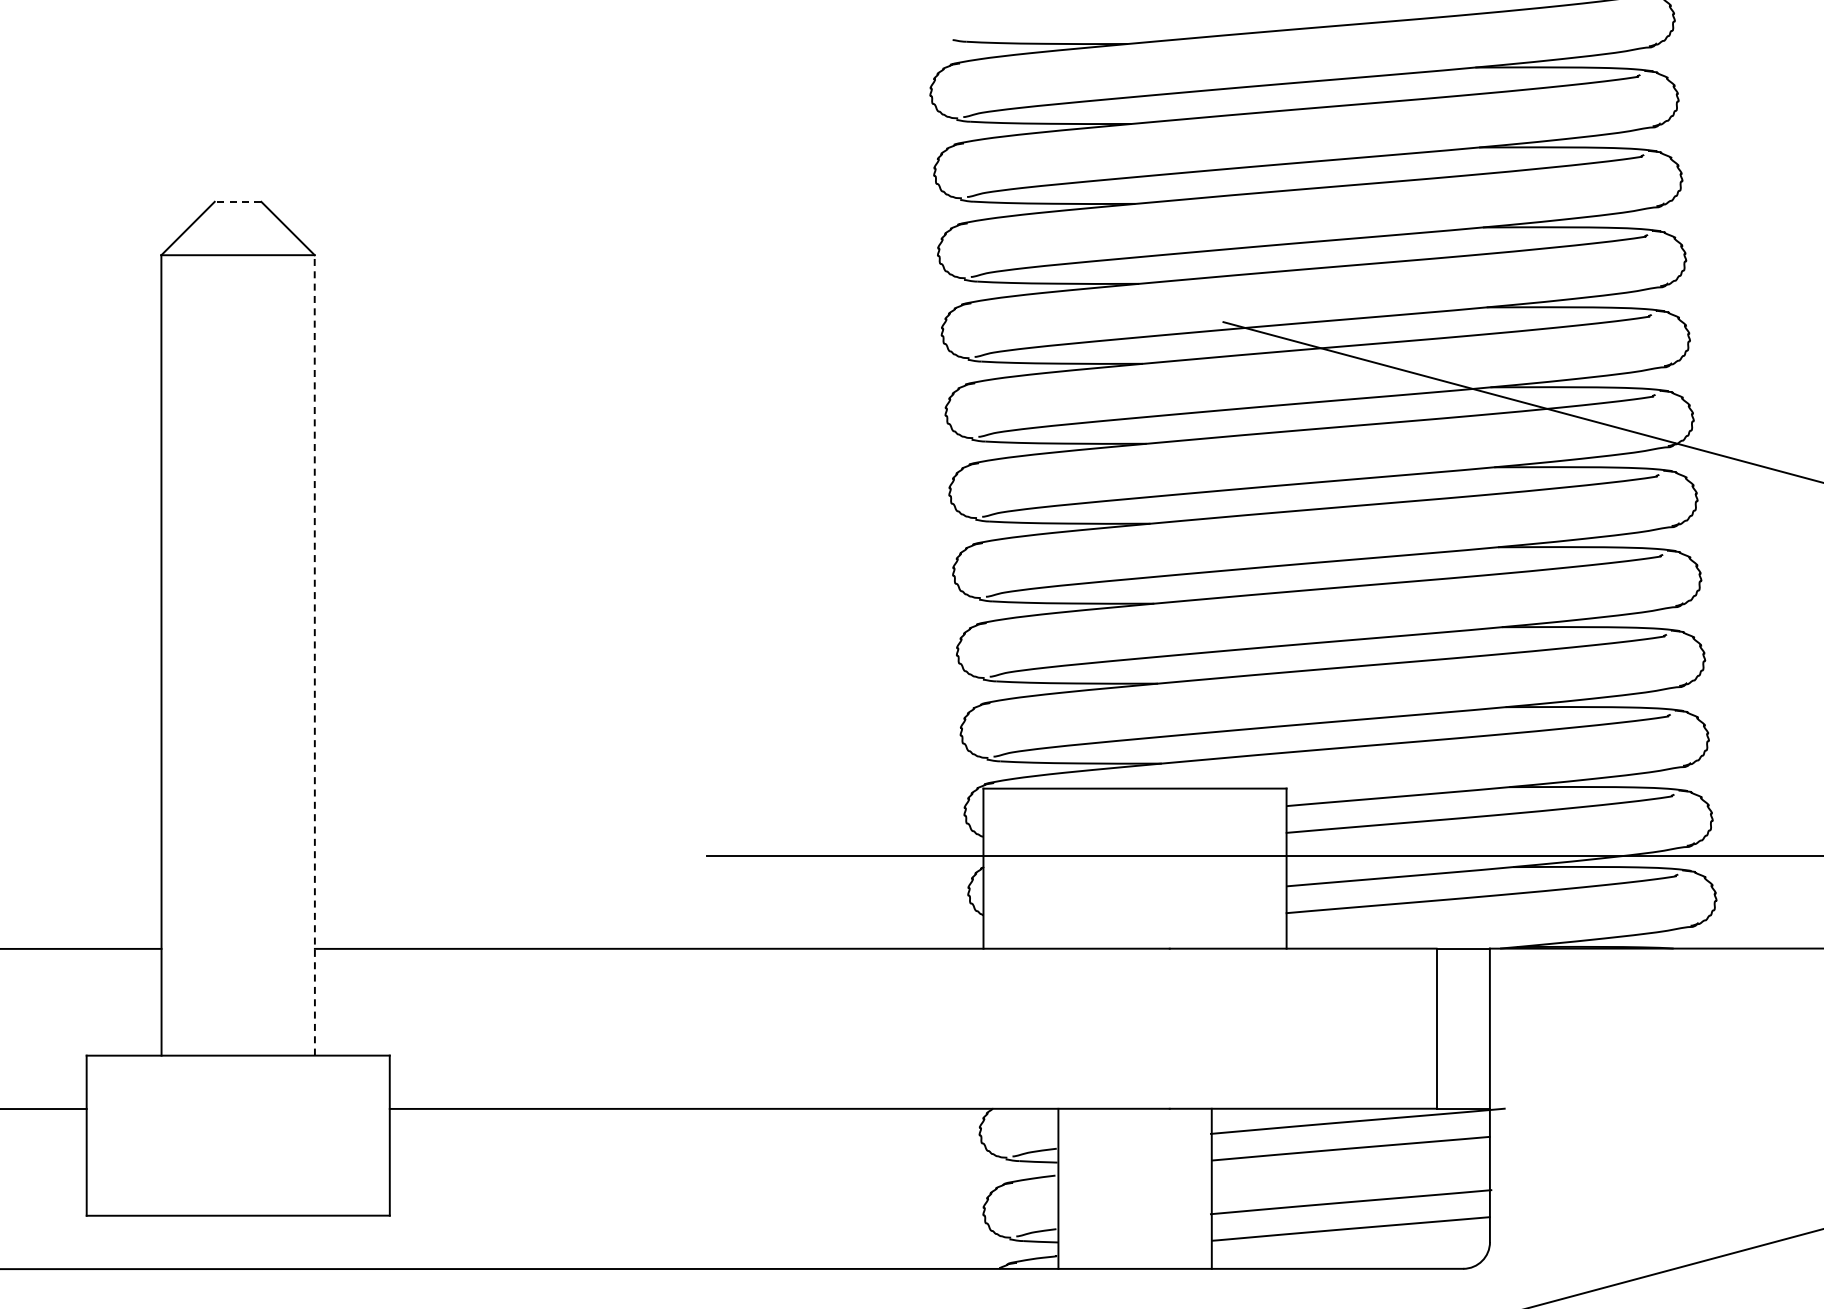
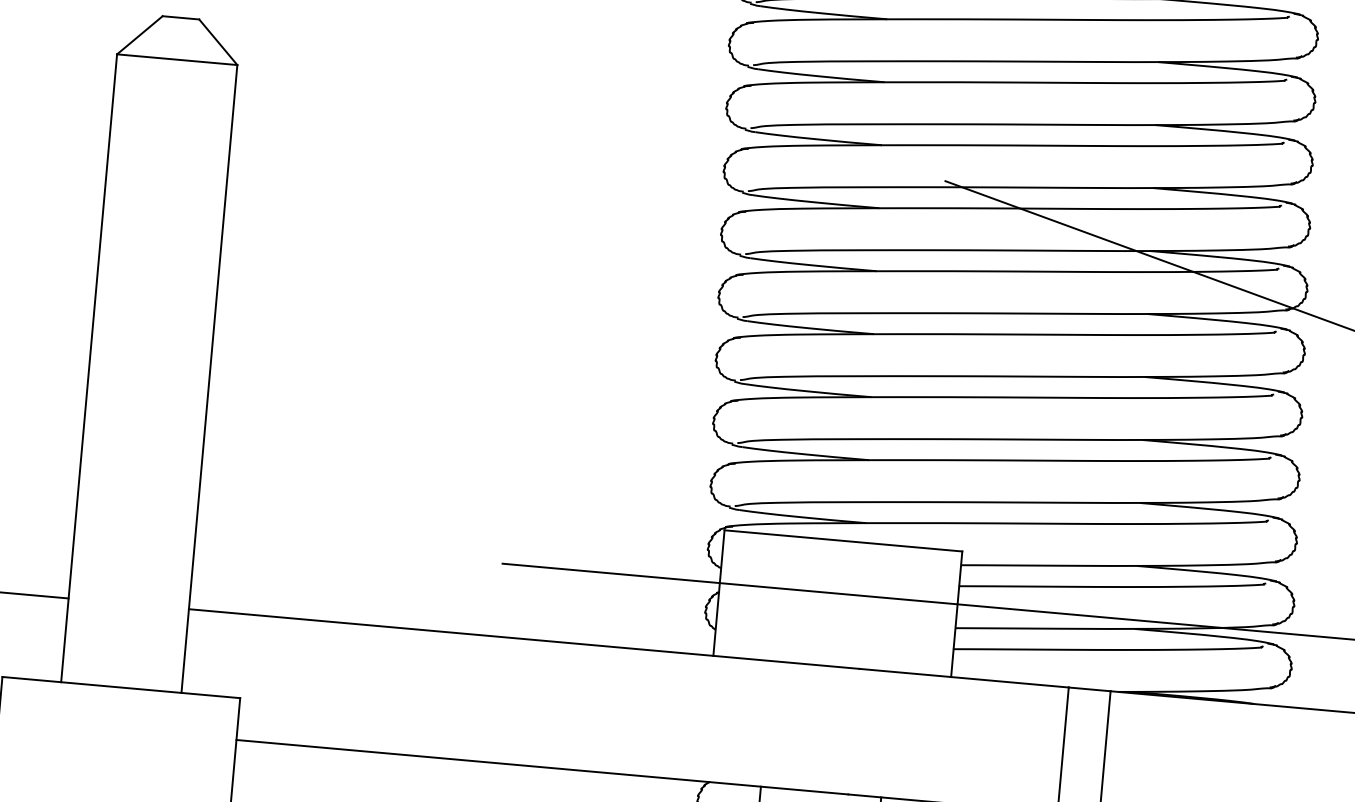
line: (237, 201) -> (180, 17), dashed -> solid
line: (314, 654) -> (209, 378), dashed -> solid

